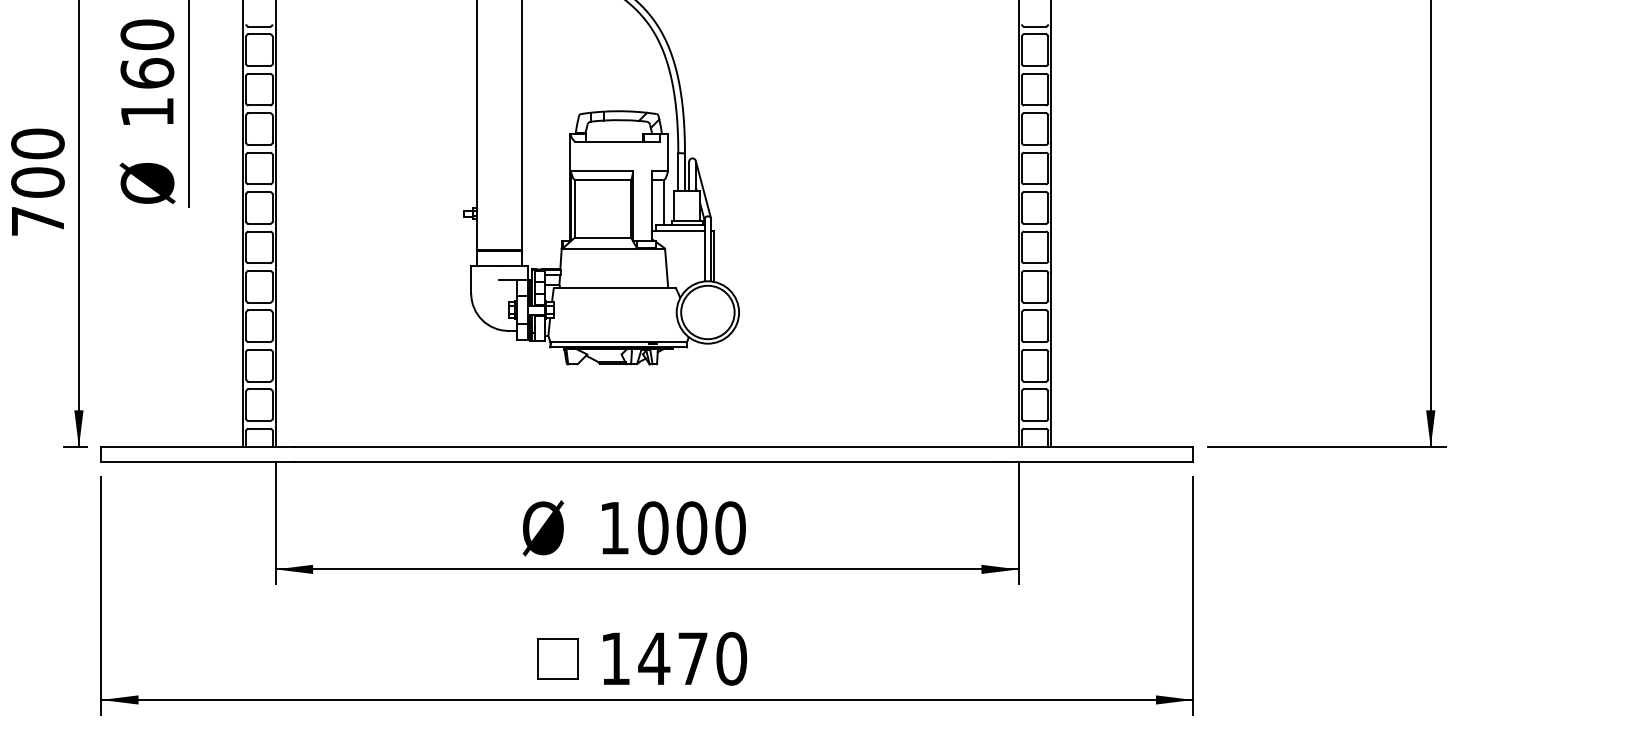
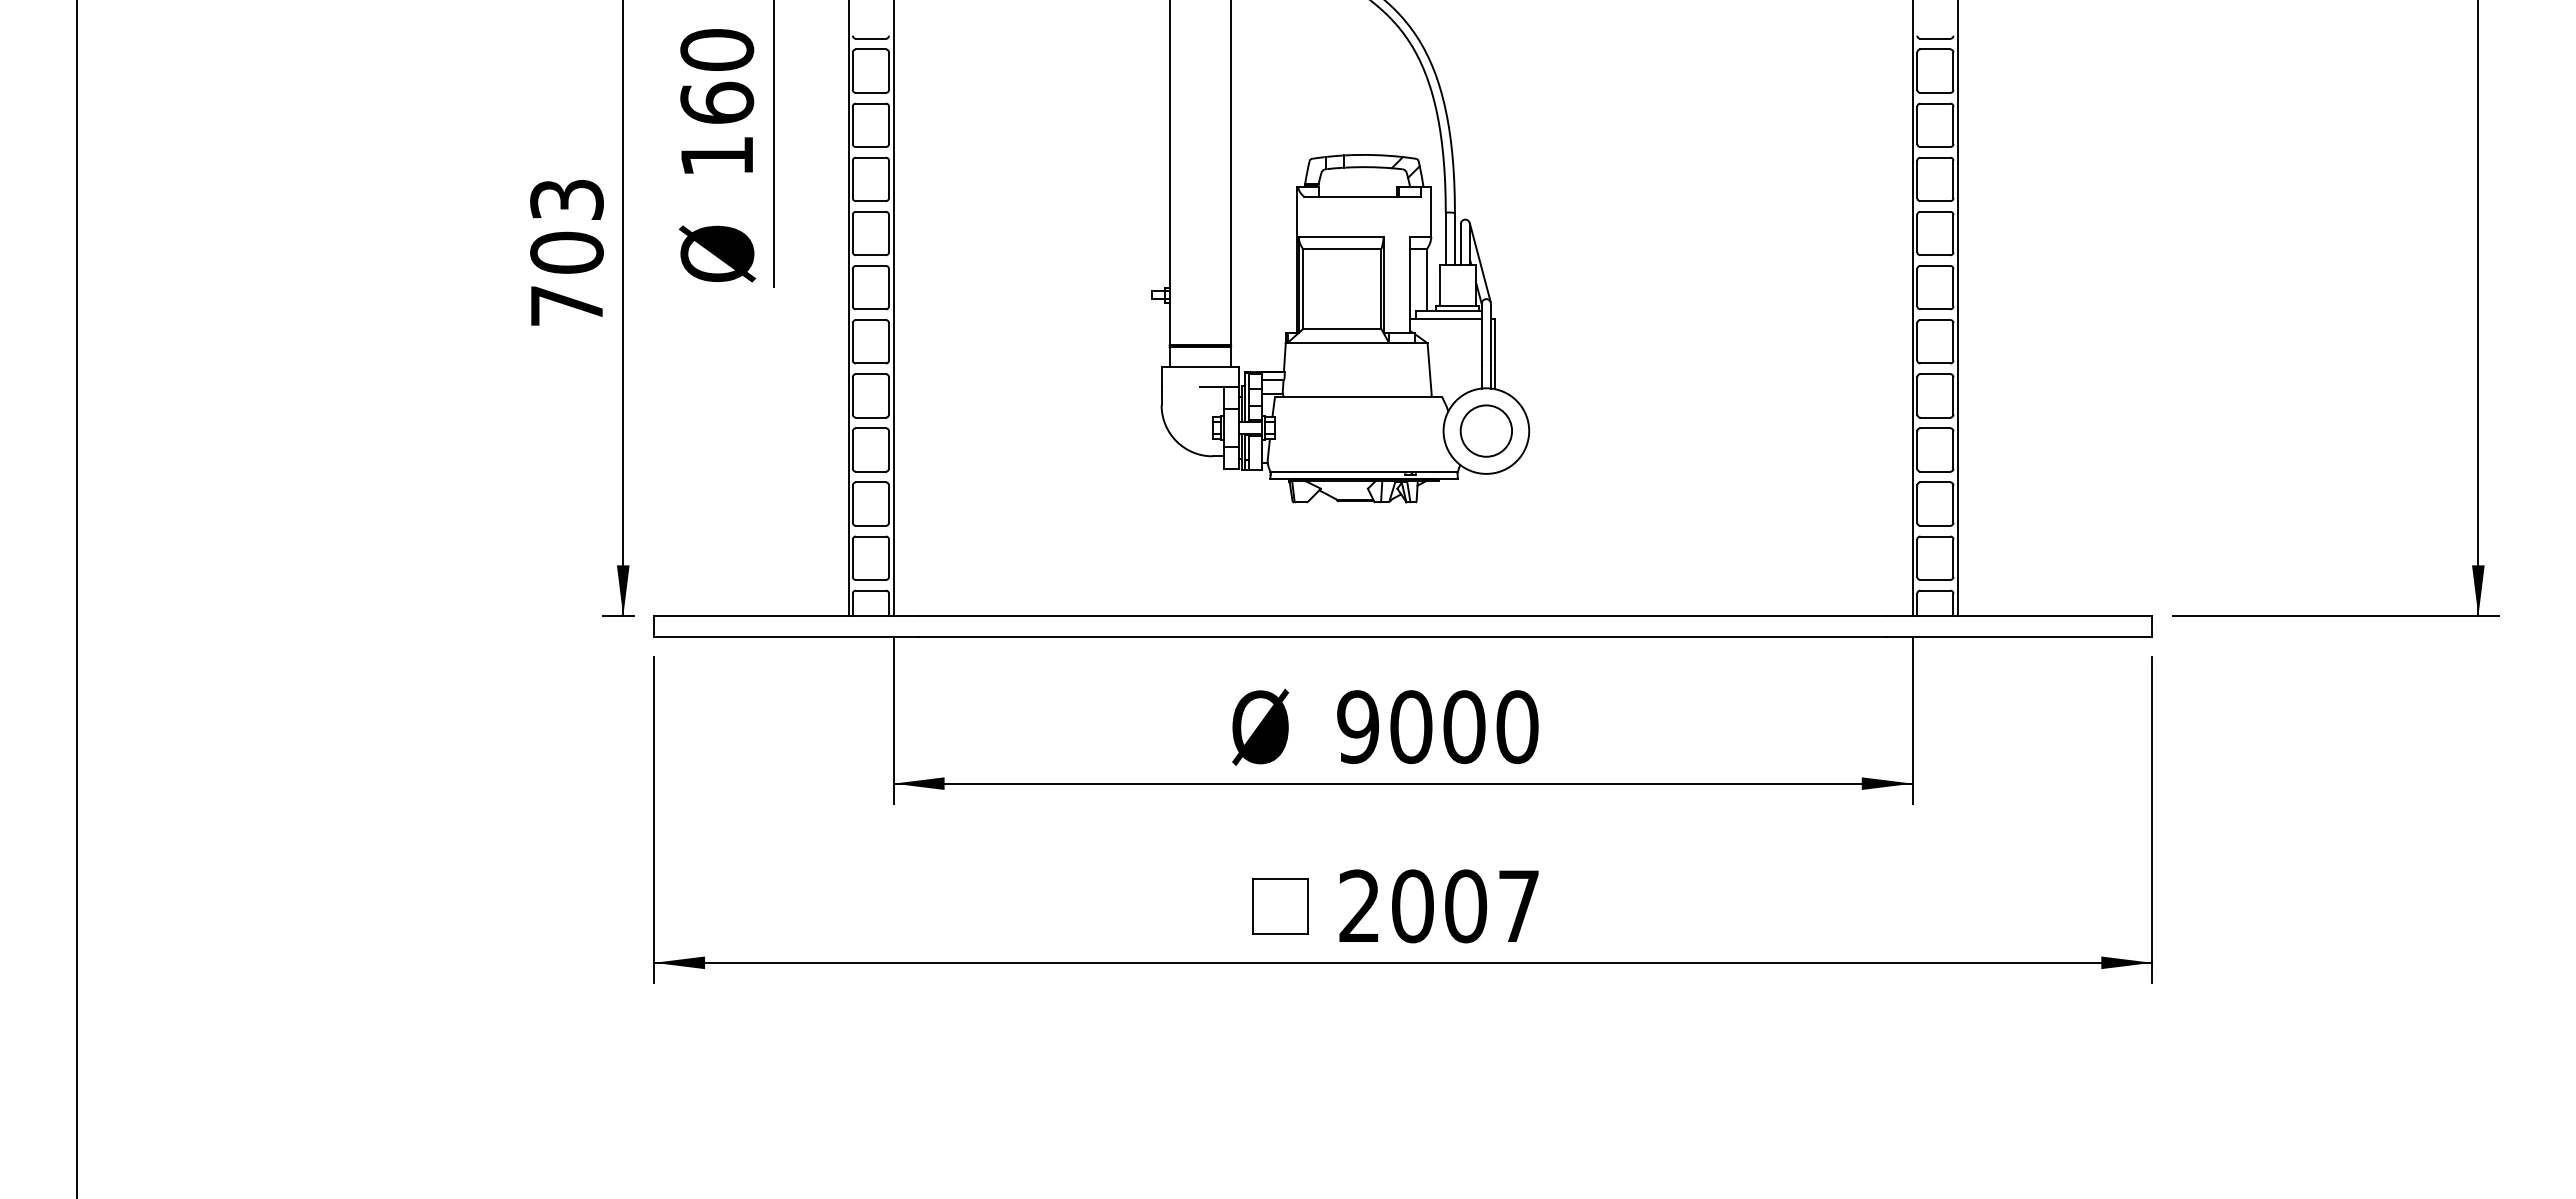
text: (37, 143) -> (566, 199), 700 -> 703
circle: (707, 312) -> (1486, 430), size x0.7
text: (613, 528) -> (1357, 727), 1000 -> 9000
text: (673, 658) -> (1439, 906), 1470 -> 2007

